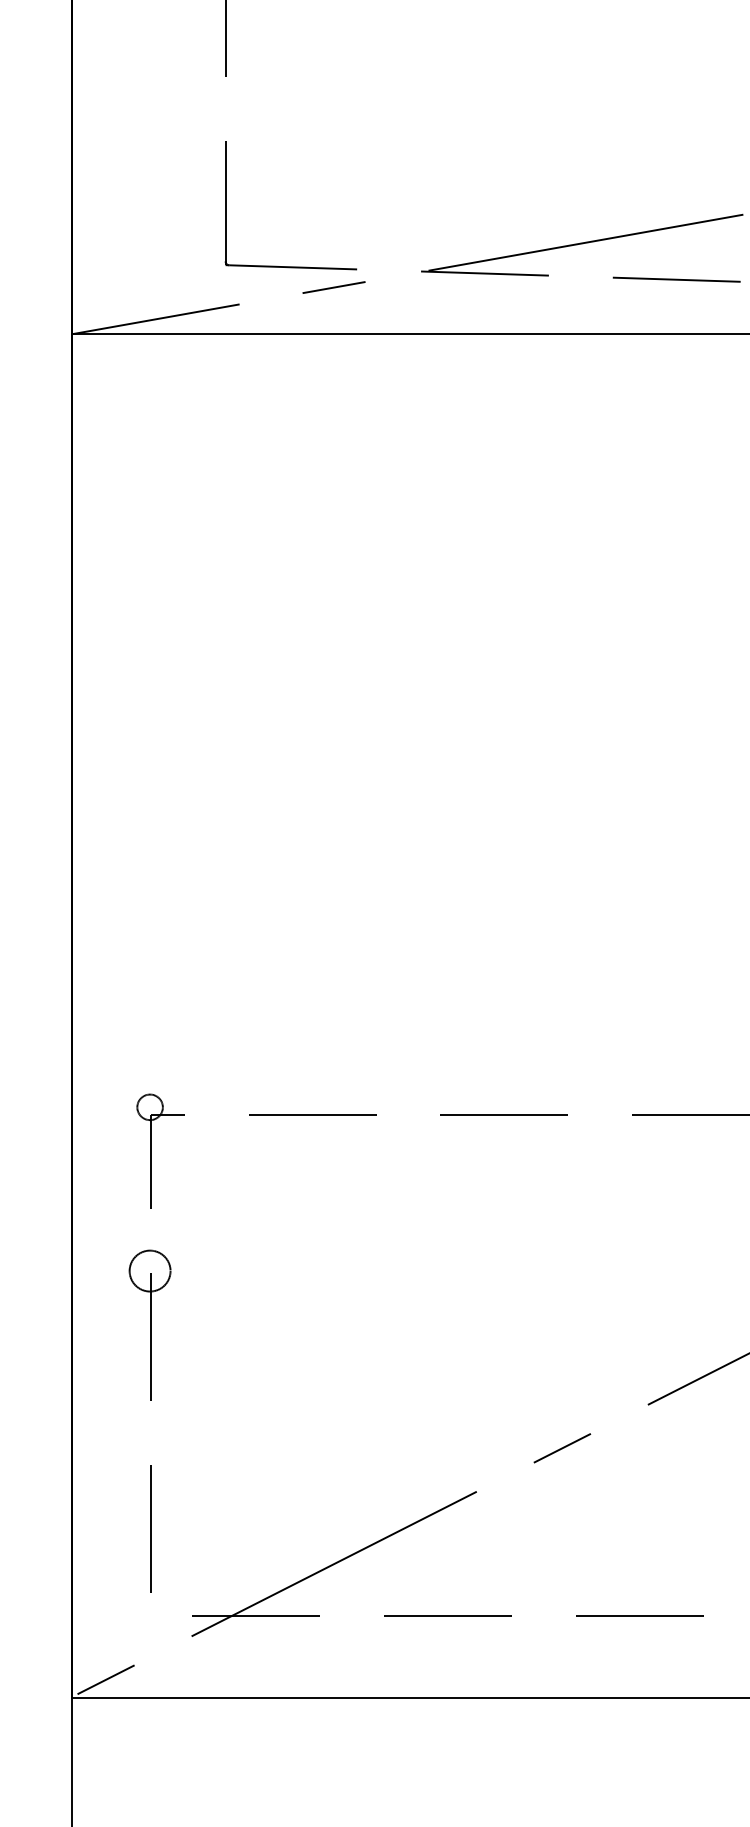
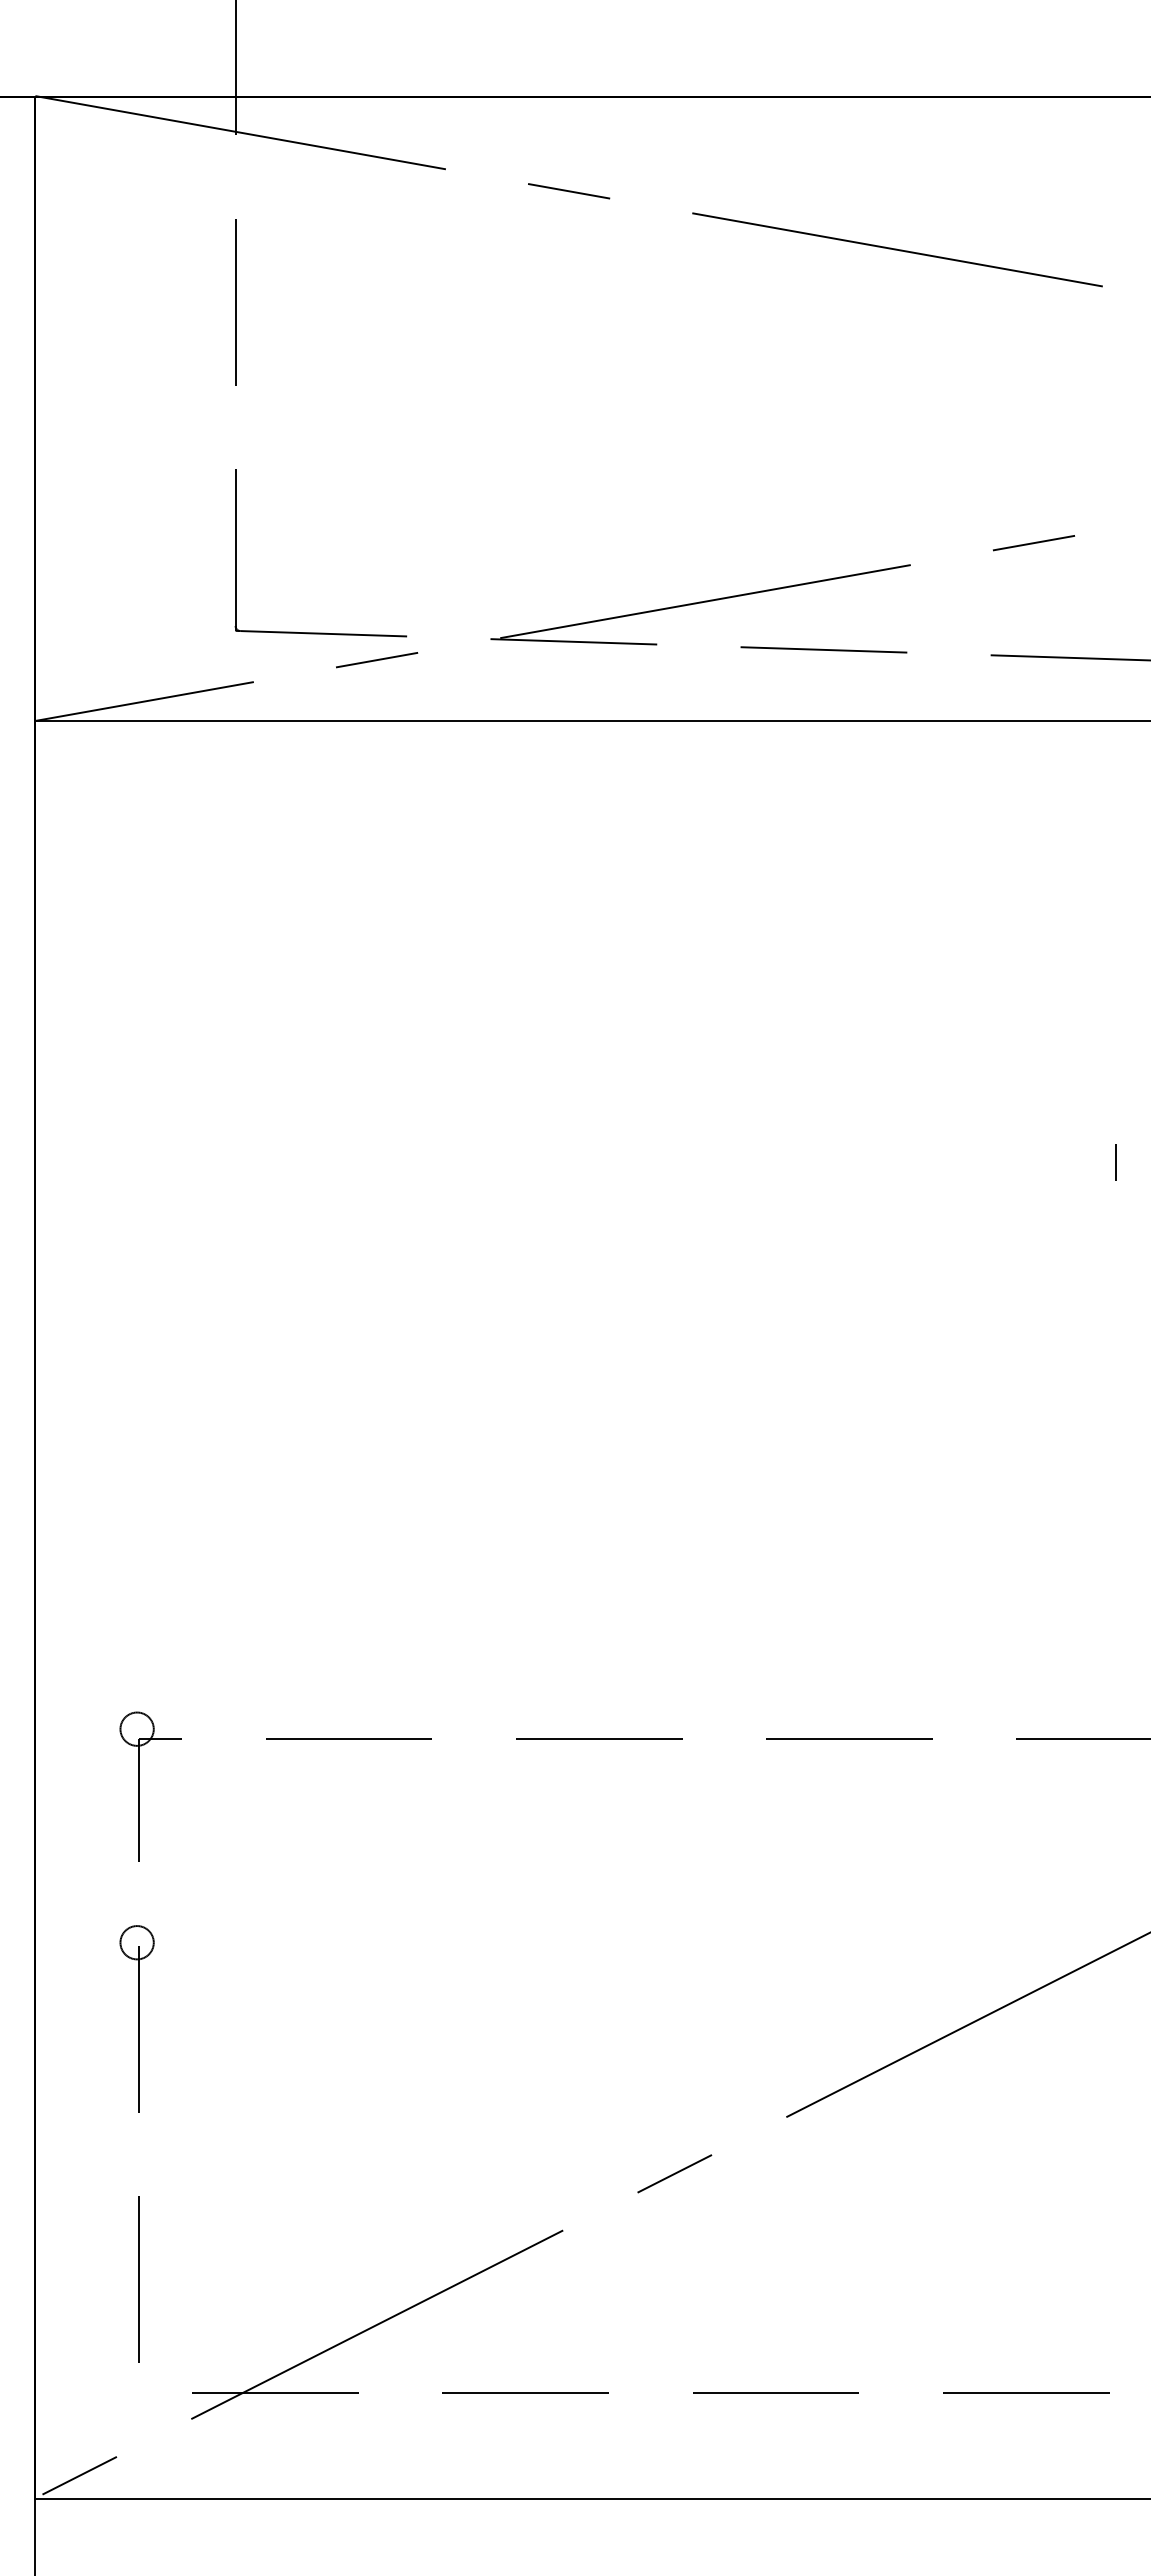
circle: (149, 1270) -> (136, 1942), size x0.62

